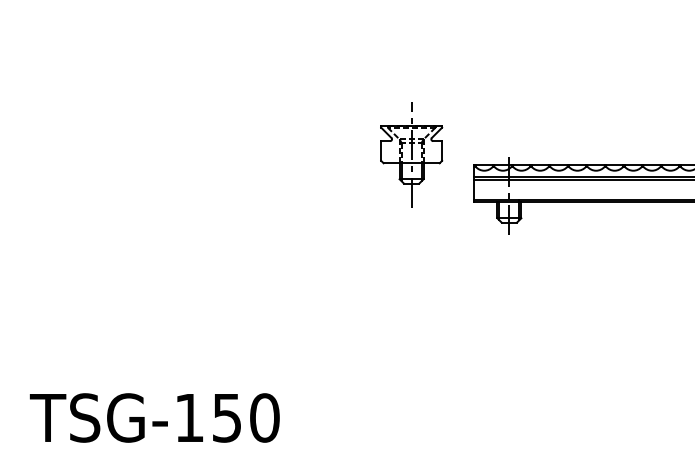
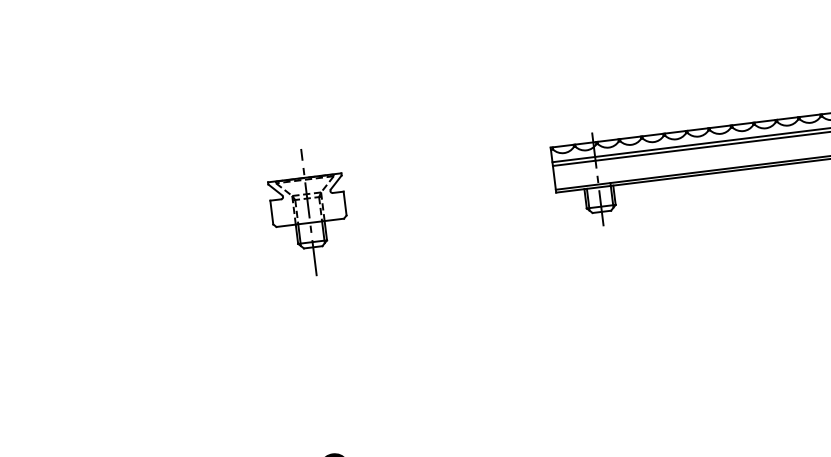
part: (411, 154) -> (308, 212), moved

